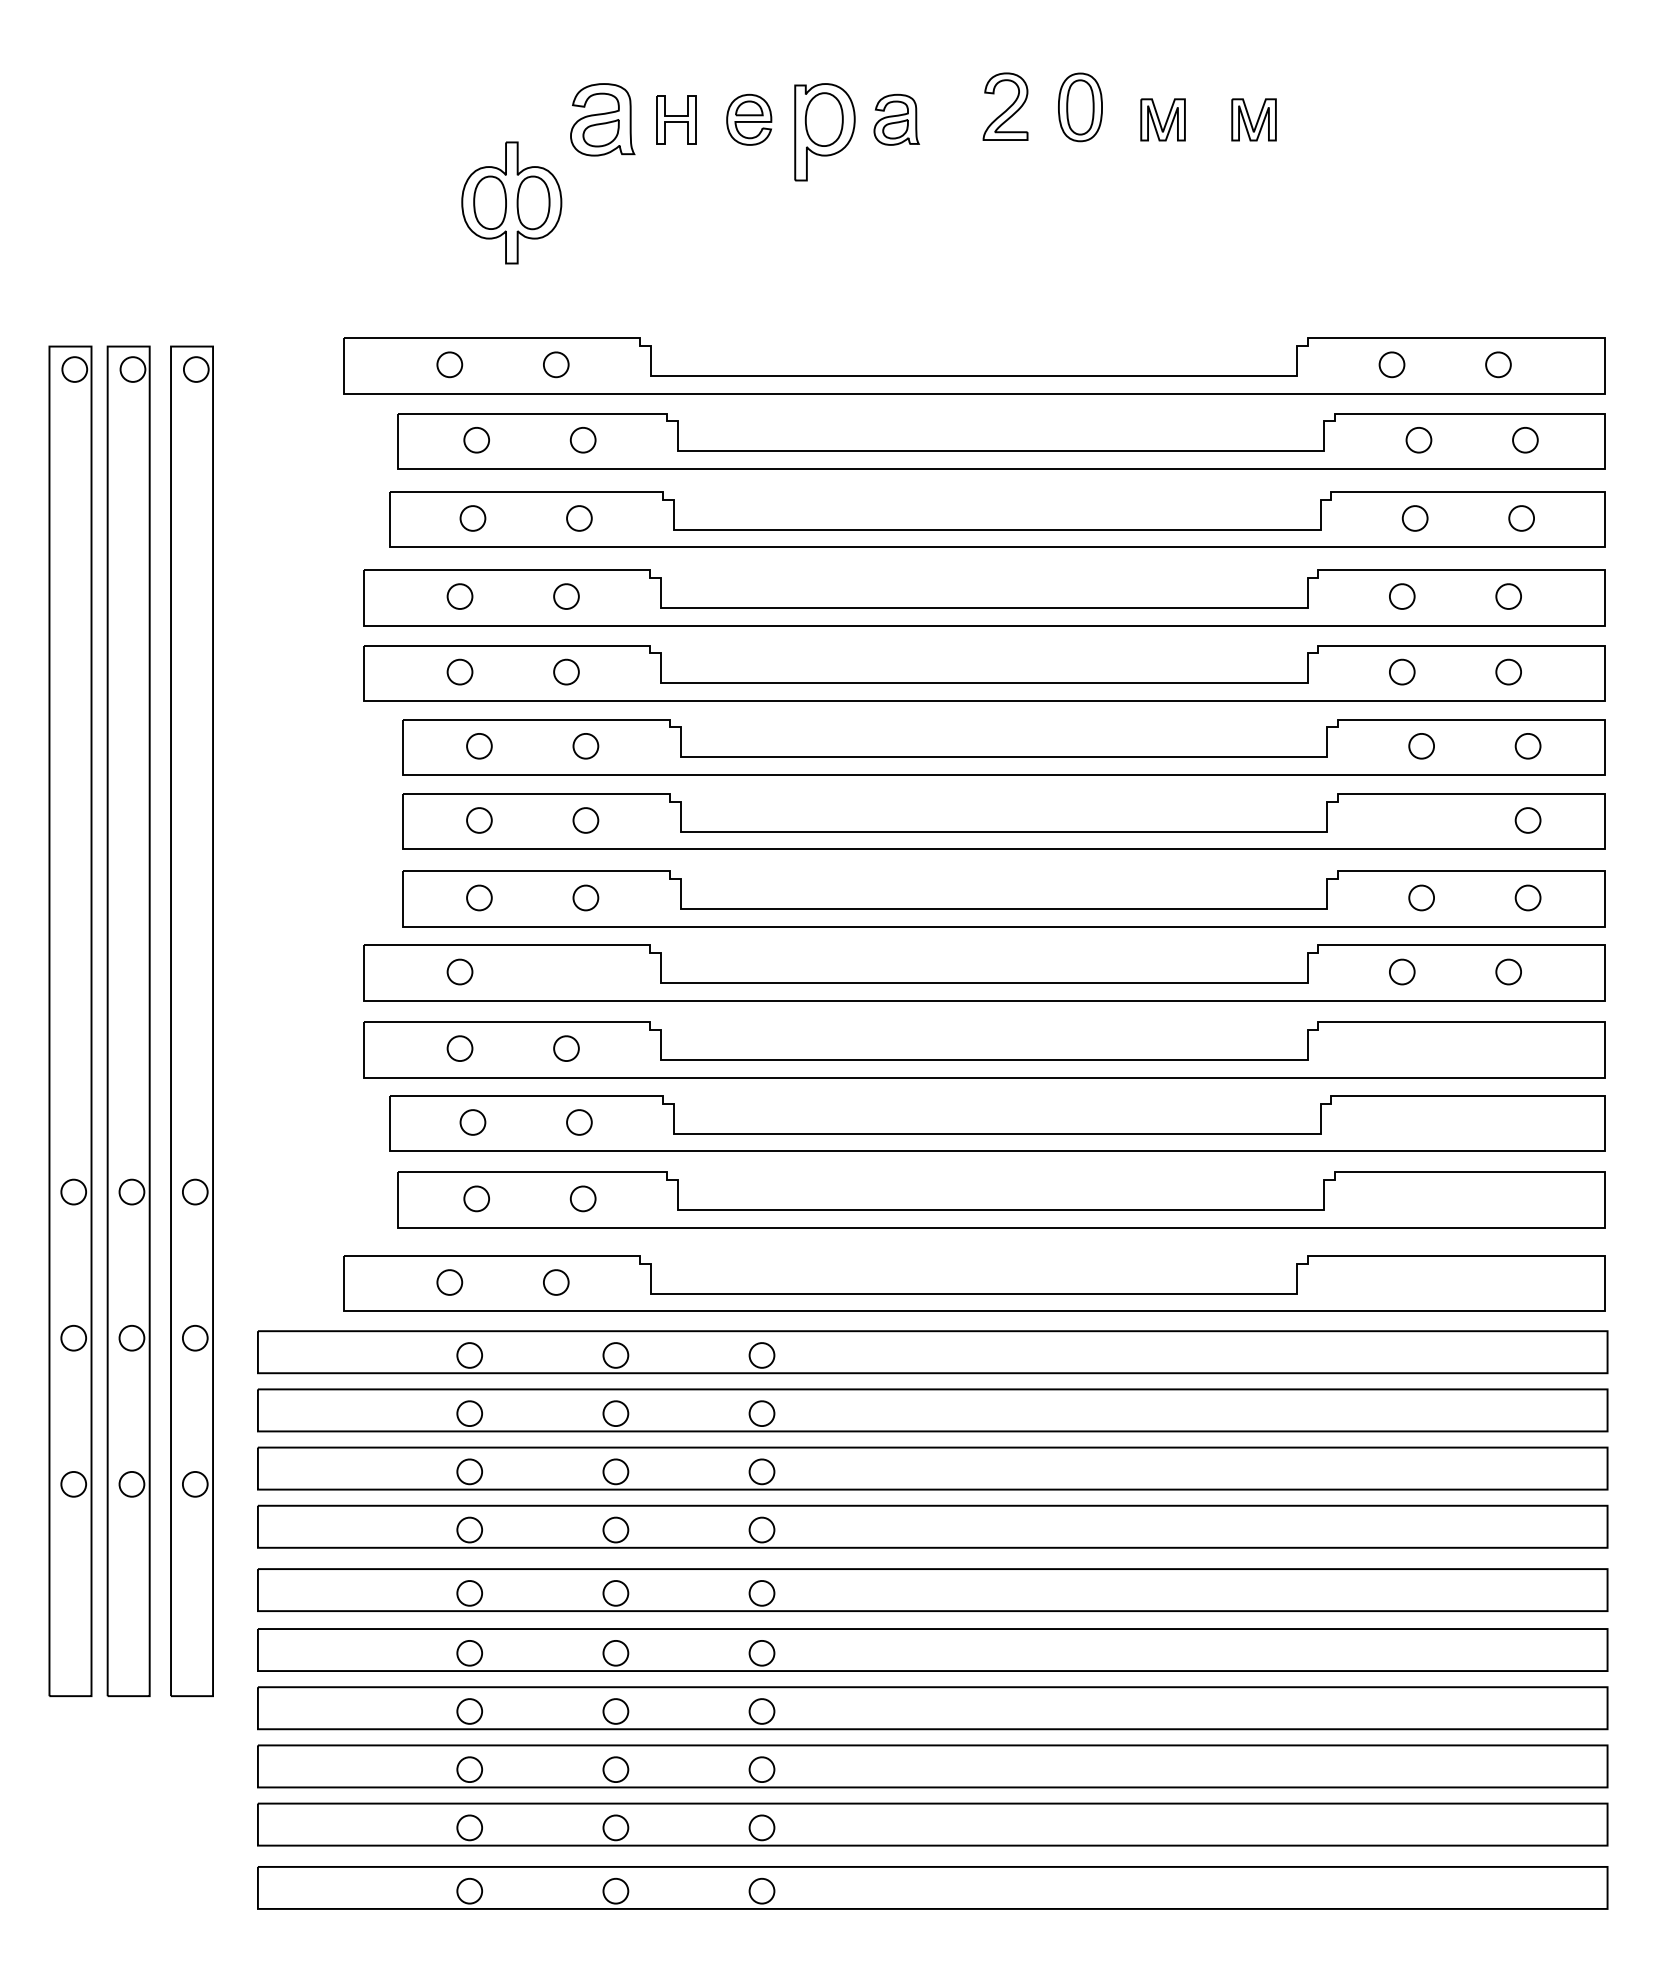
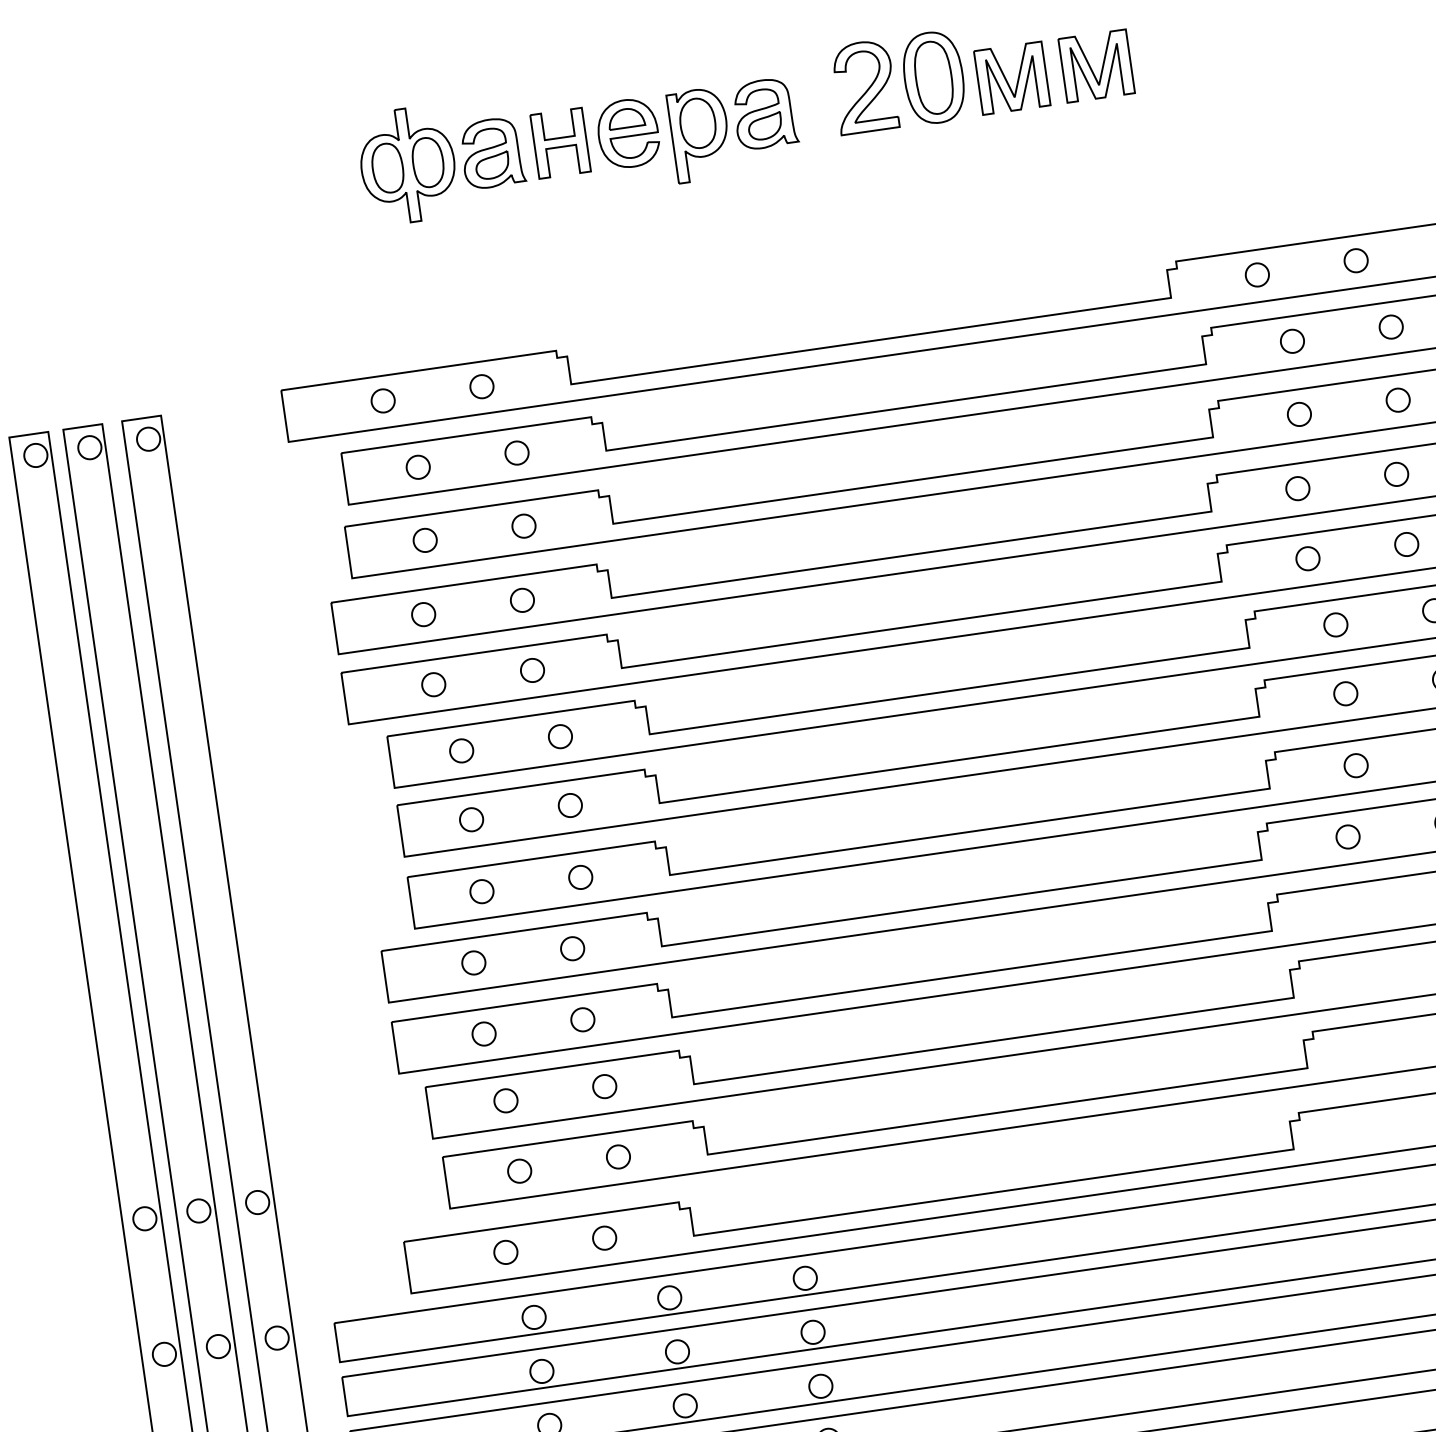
part: (1005, 106) -> (864, 86), size x1.43
part: (1080, 107) -> (933, 77), size x1.43
part: (676, 119) -> (560, 143), size x1.43
part: (748, 119) -> (627, 133), size x1.43
part: (896, 119) -> (764, 113), size x1.43
part: (1162, 119) -> (1011, 78), size x1.67
part: (1253, 119) -> (1096, 65), size x1.67
part: (511, 202) -> (407, 165), moved
part: (1421, 820) -> (1345, 693), added
part: (566, 971) -> (572, 948), added

